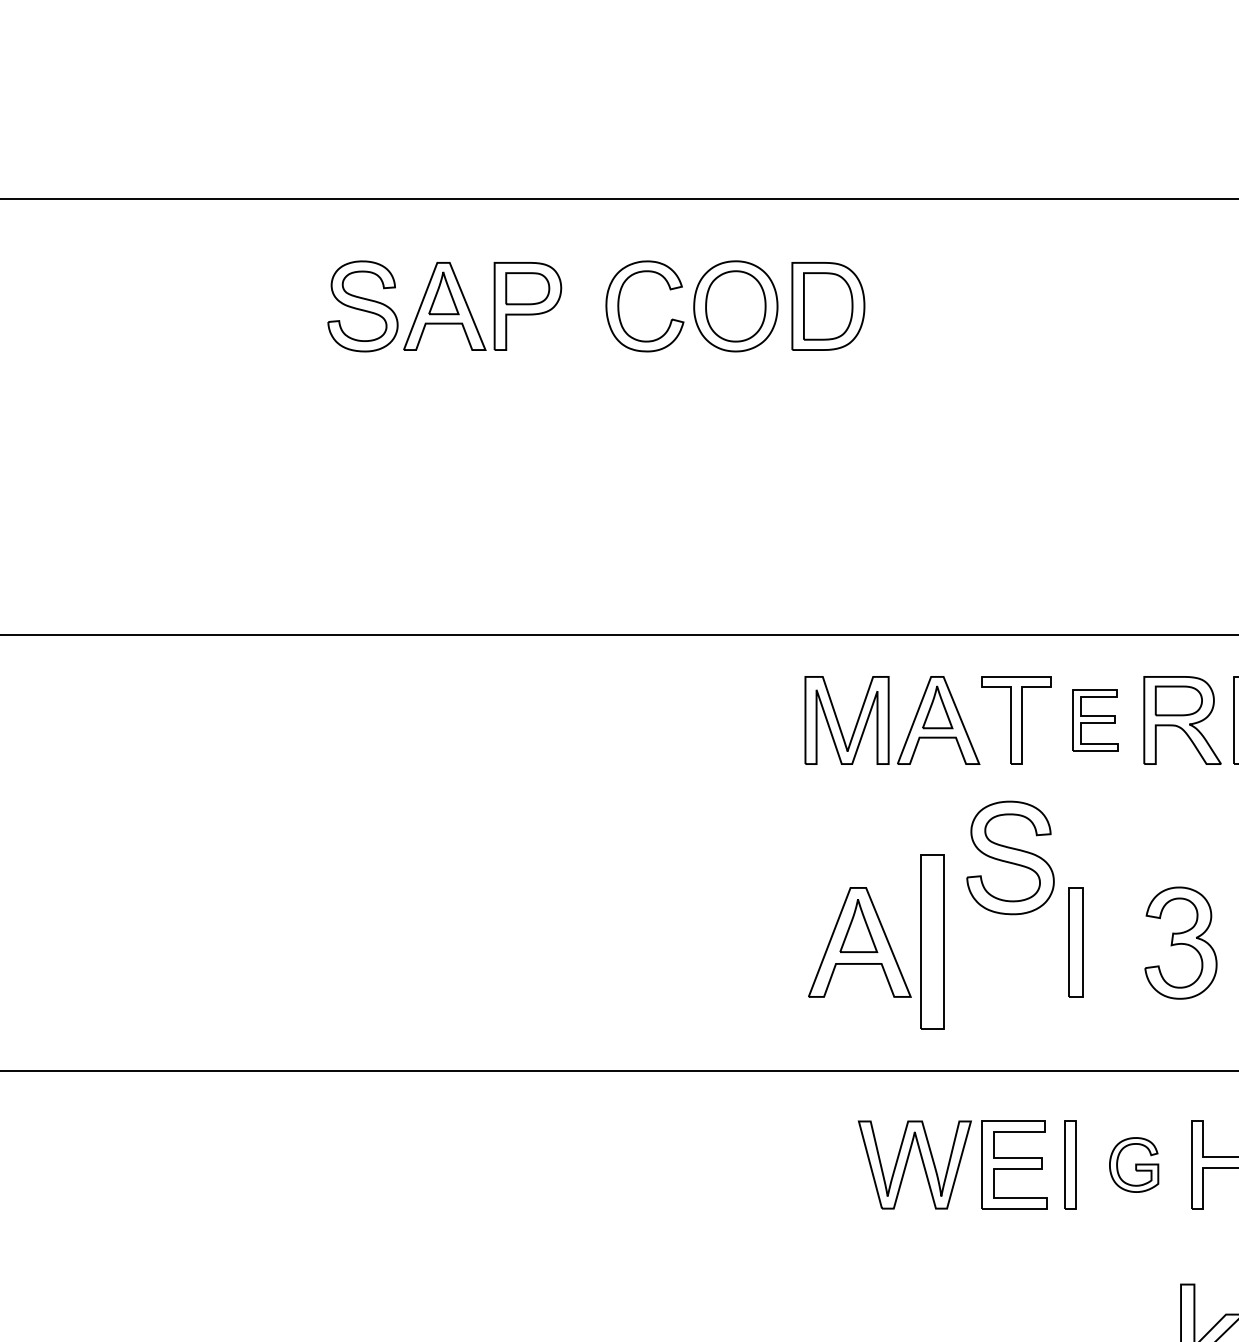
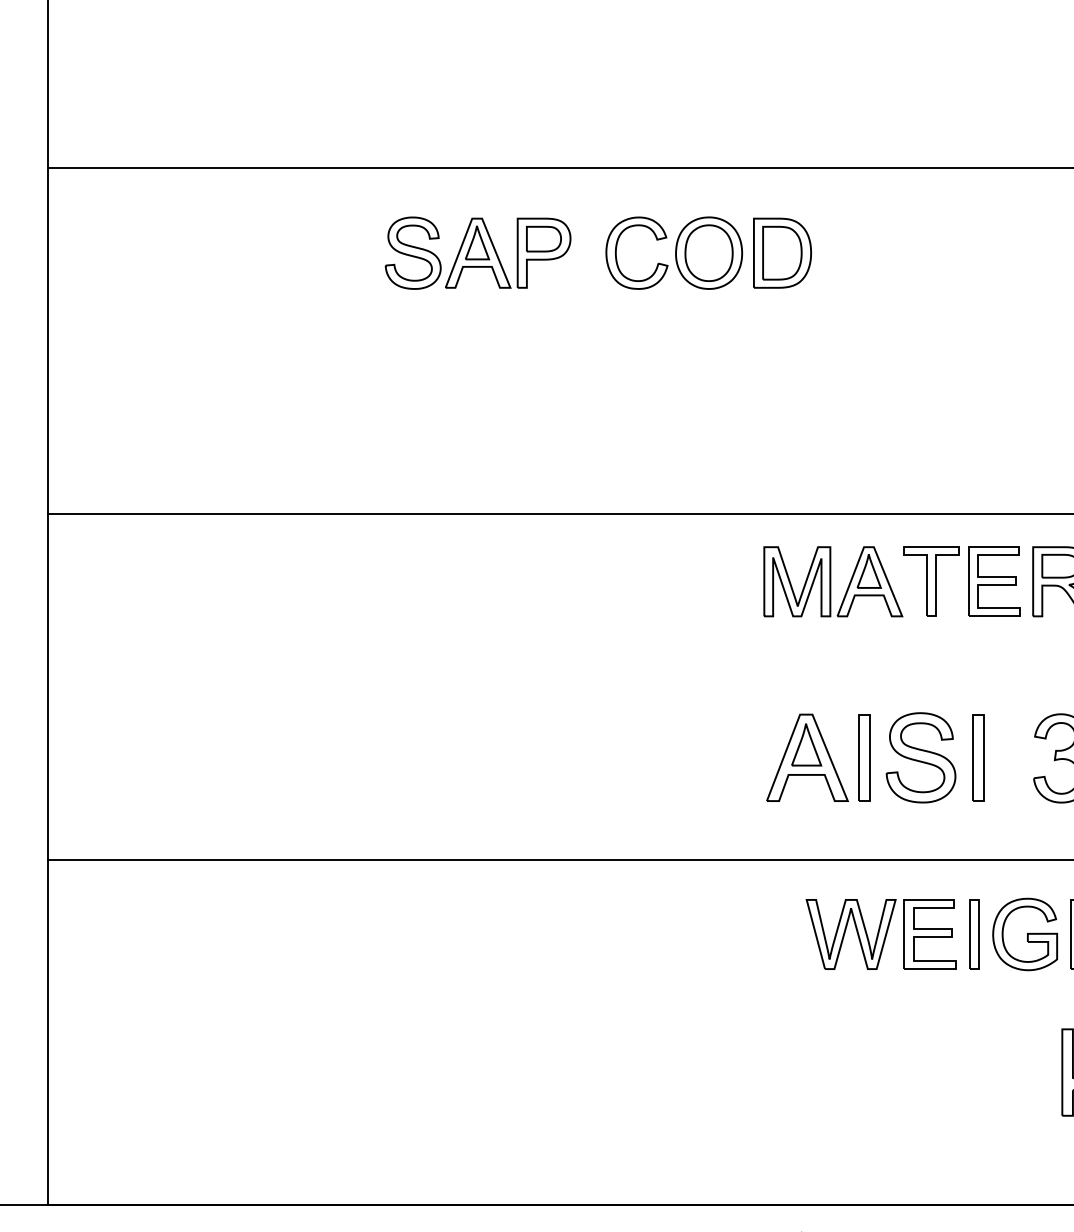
part: (1095, 720) -> (994, 581), size x1.43
part: (1009, 857) -> (920, 757), moved
part: (931, 941) -> (864, 757), size x0.62
part: (1133, 1165) -> (1024, 934), size x1.67

